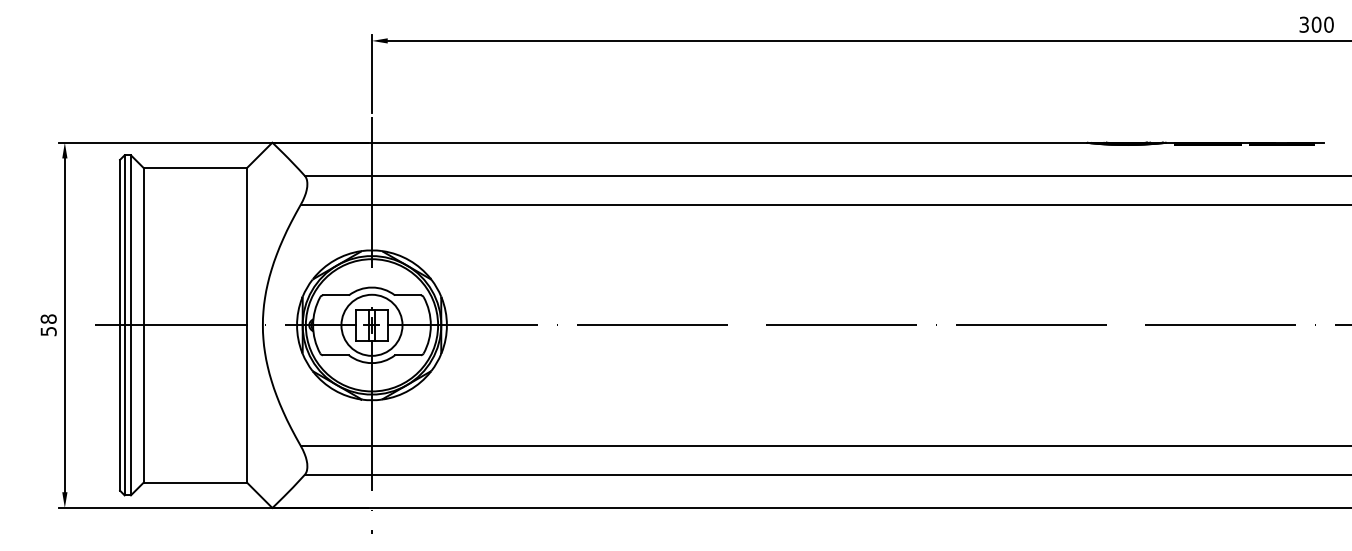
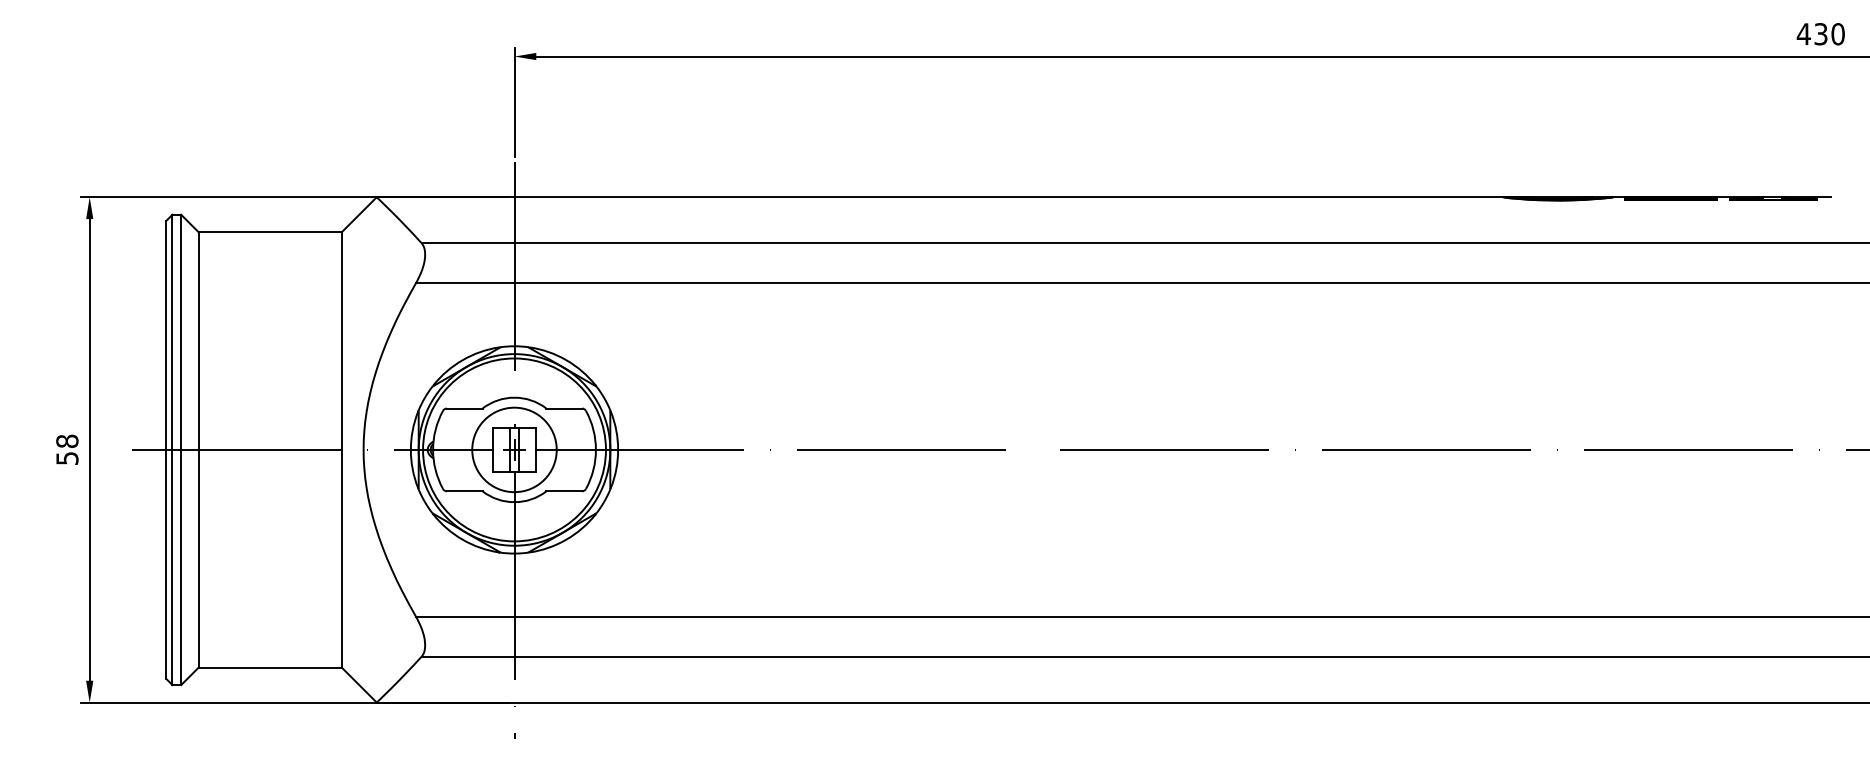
text: (1309, 24) -> (1811, 34), 300 -> 430

